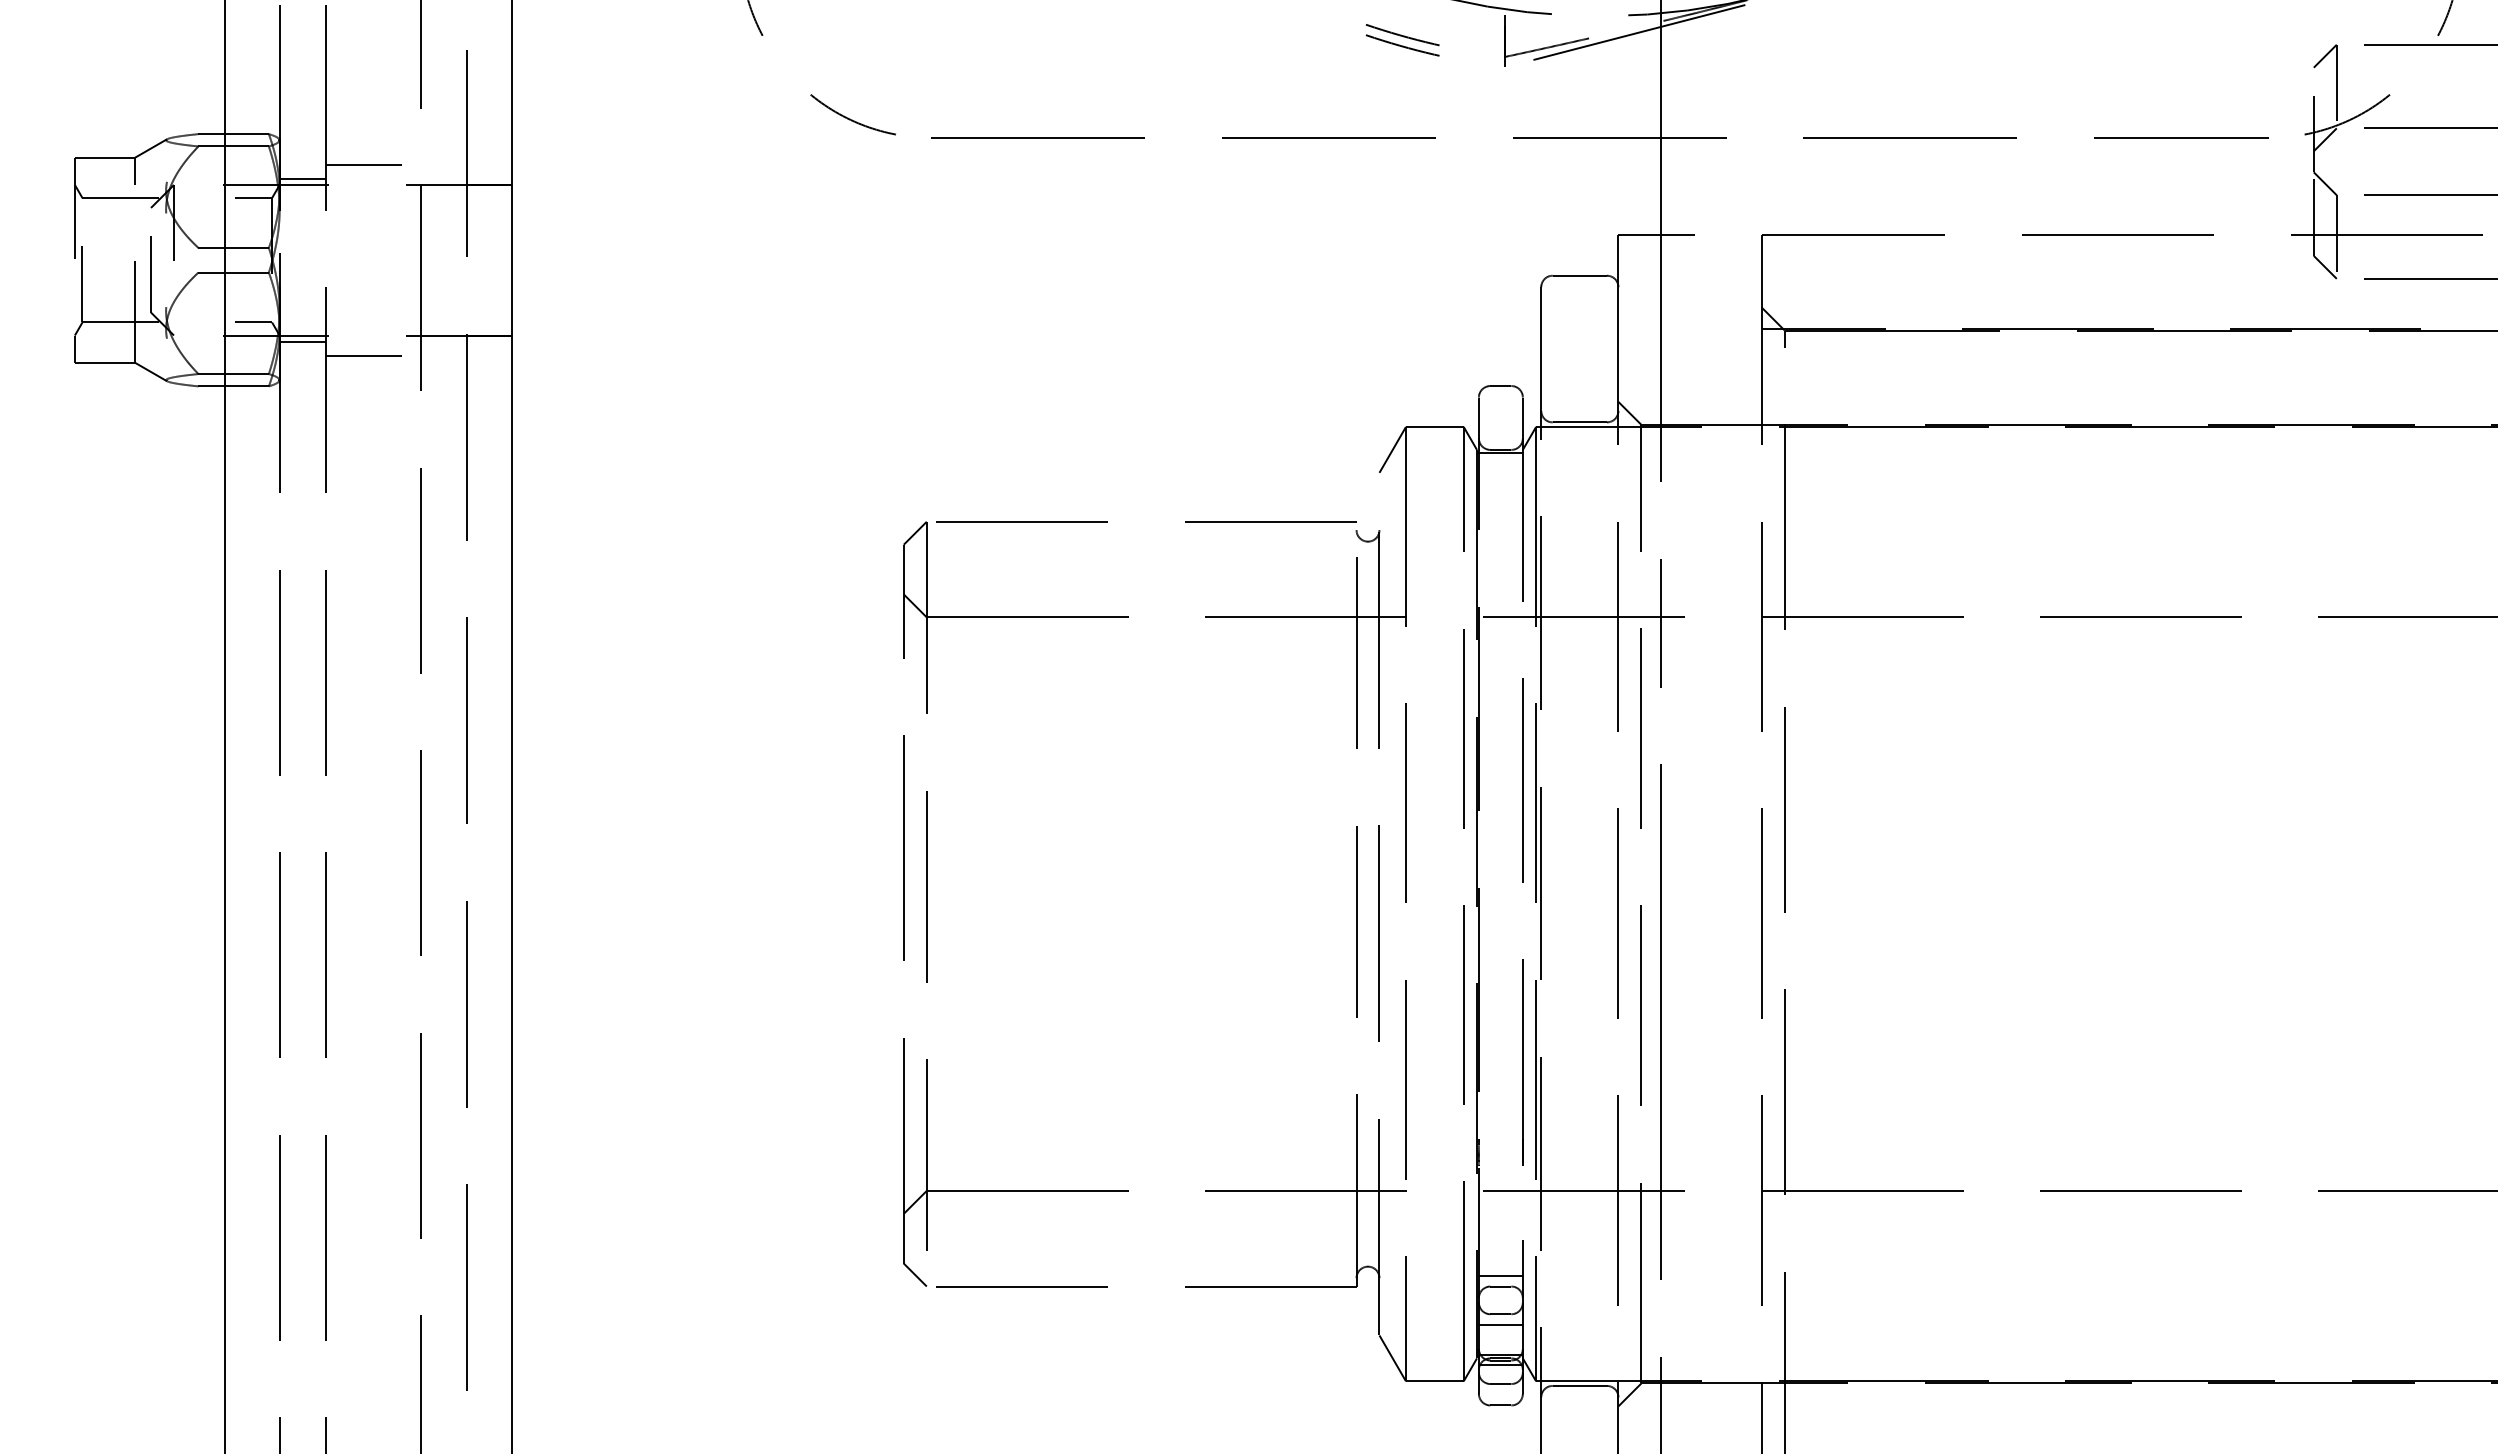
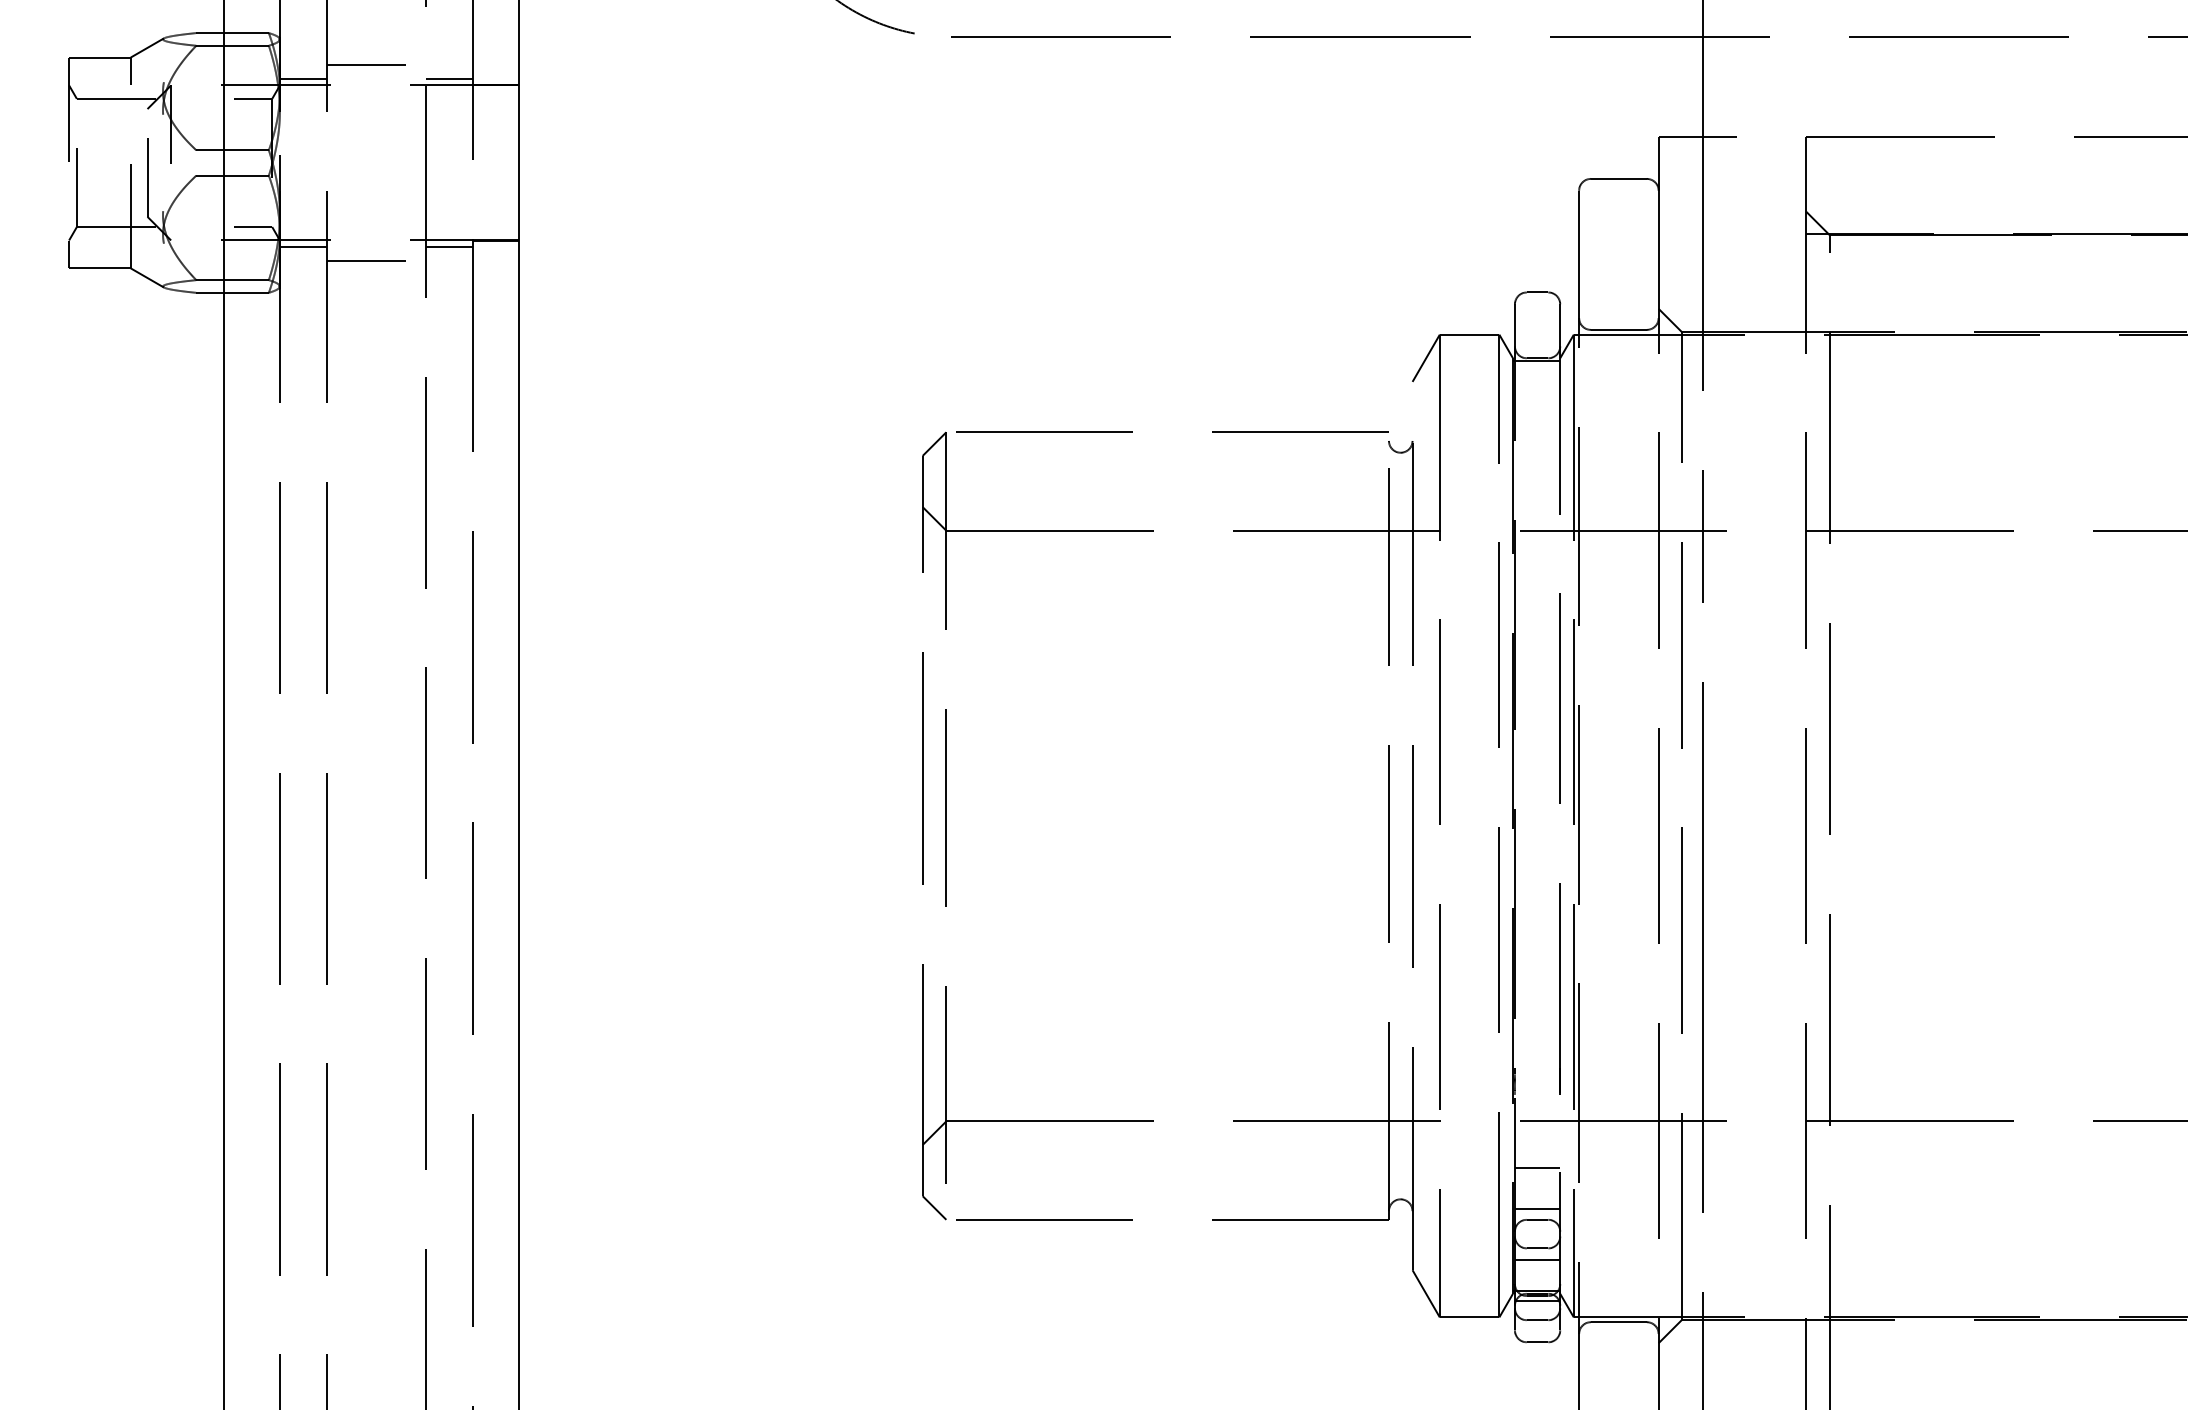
line: (443, 178) -> (448, 78), added
line: (443, 341) -> (448, 246), added
line: (1500, 1236) -> (1537, 1168), added

